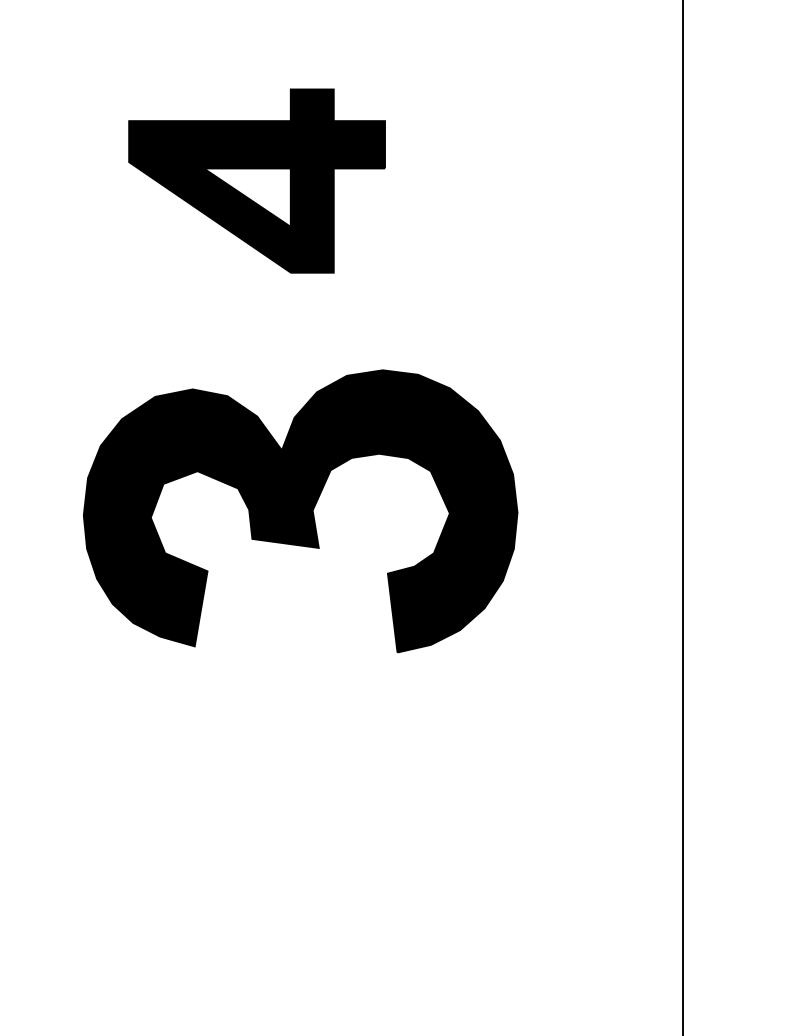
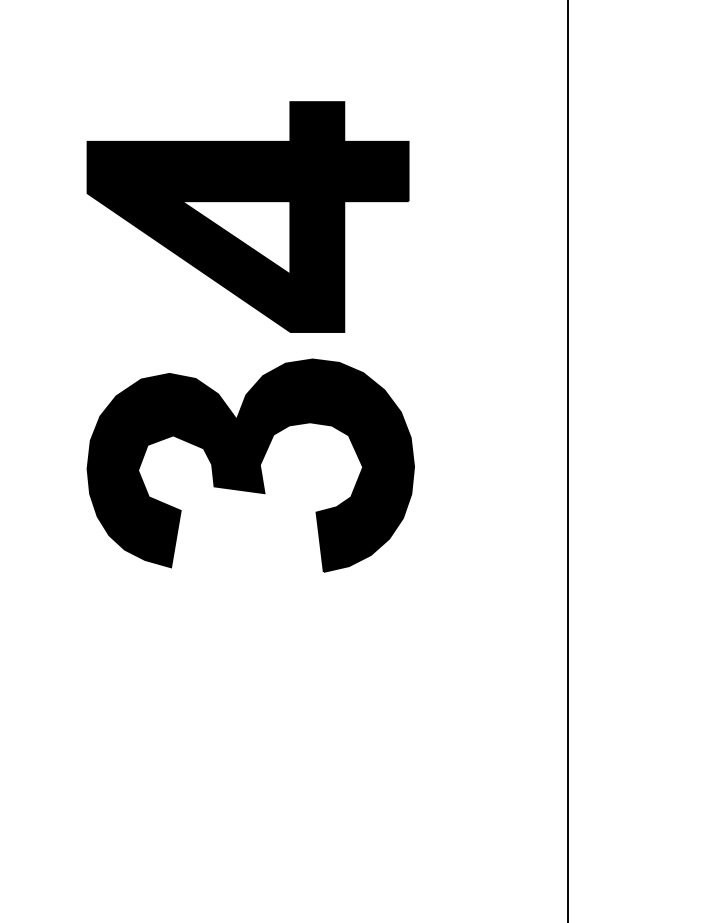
part: (256, 180) -> (247, 216), size x1.67
part: (300, 511) -> (250, 465), moved

